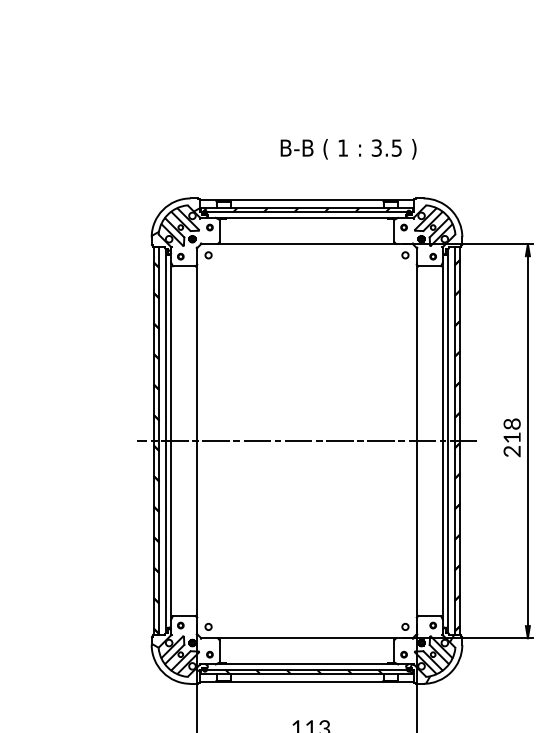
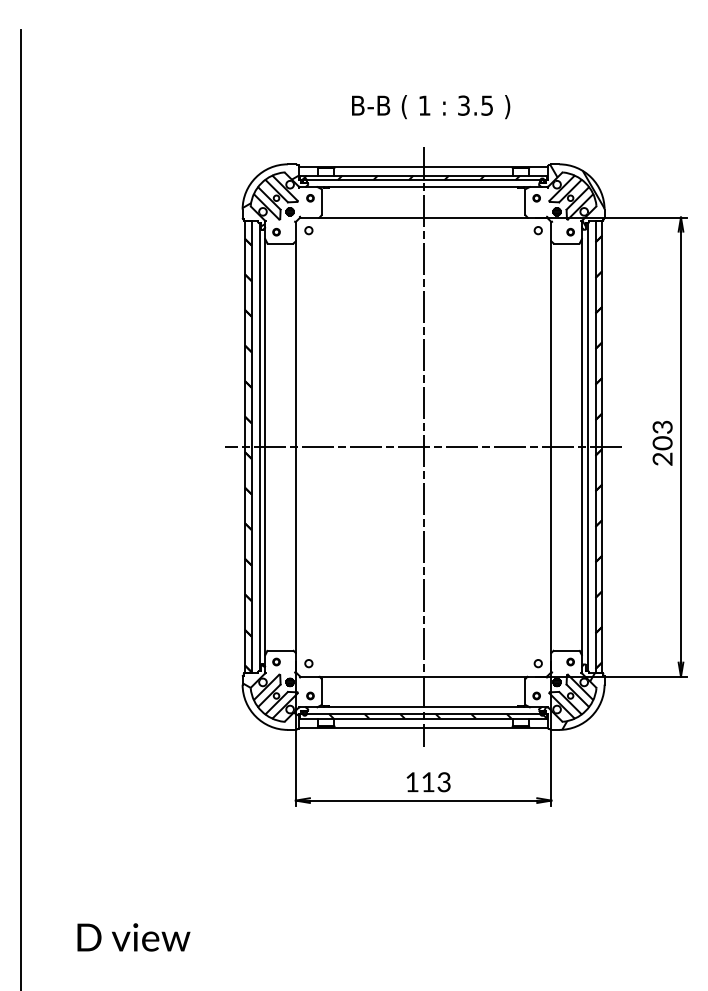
text: (348, 149) -> (431, 107), moved
hatch: (439, 225) -> (577, 195), added
text: (512, 431) -> (662, 435), 218 -> 203
line: (306, 440) -> (423, 446), added

